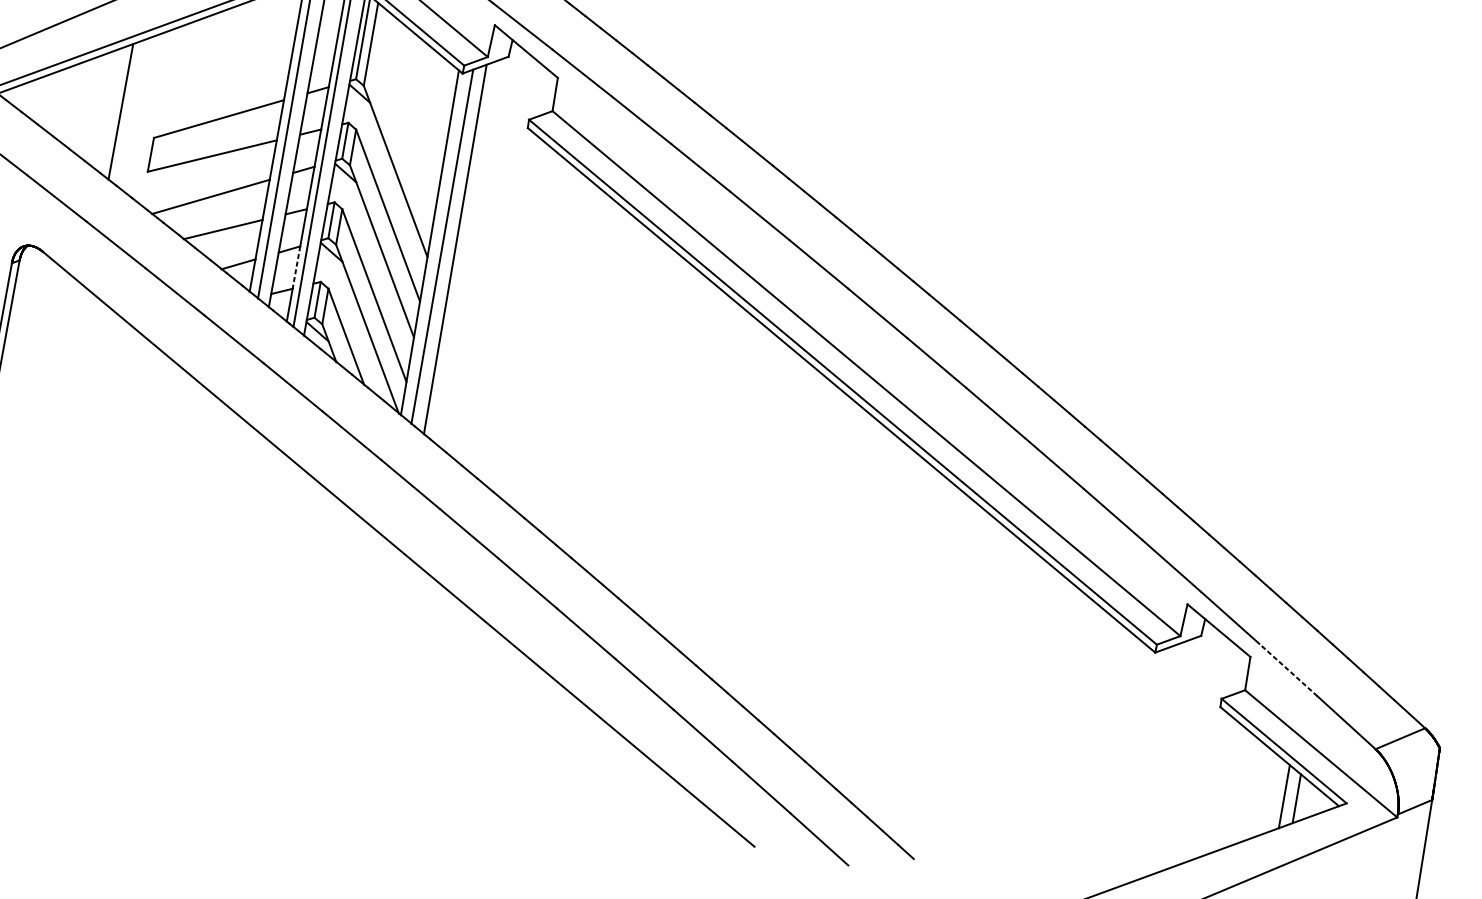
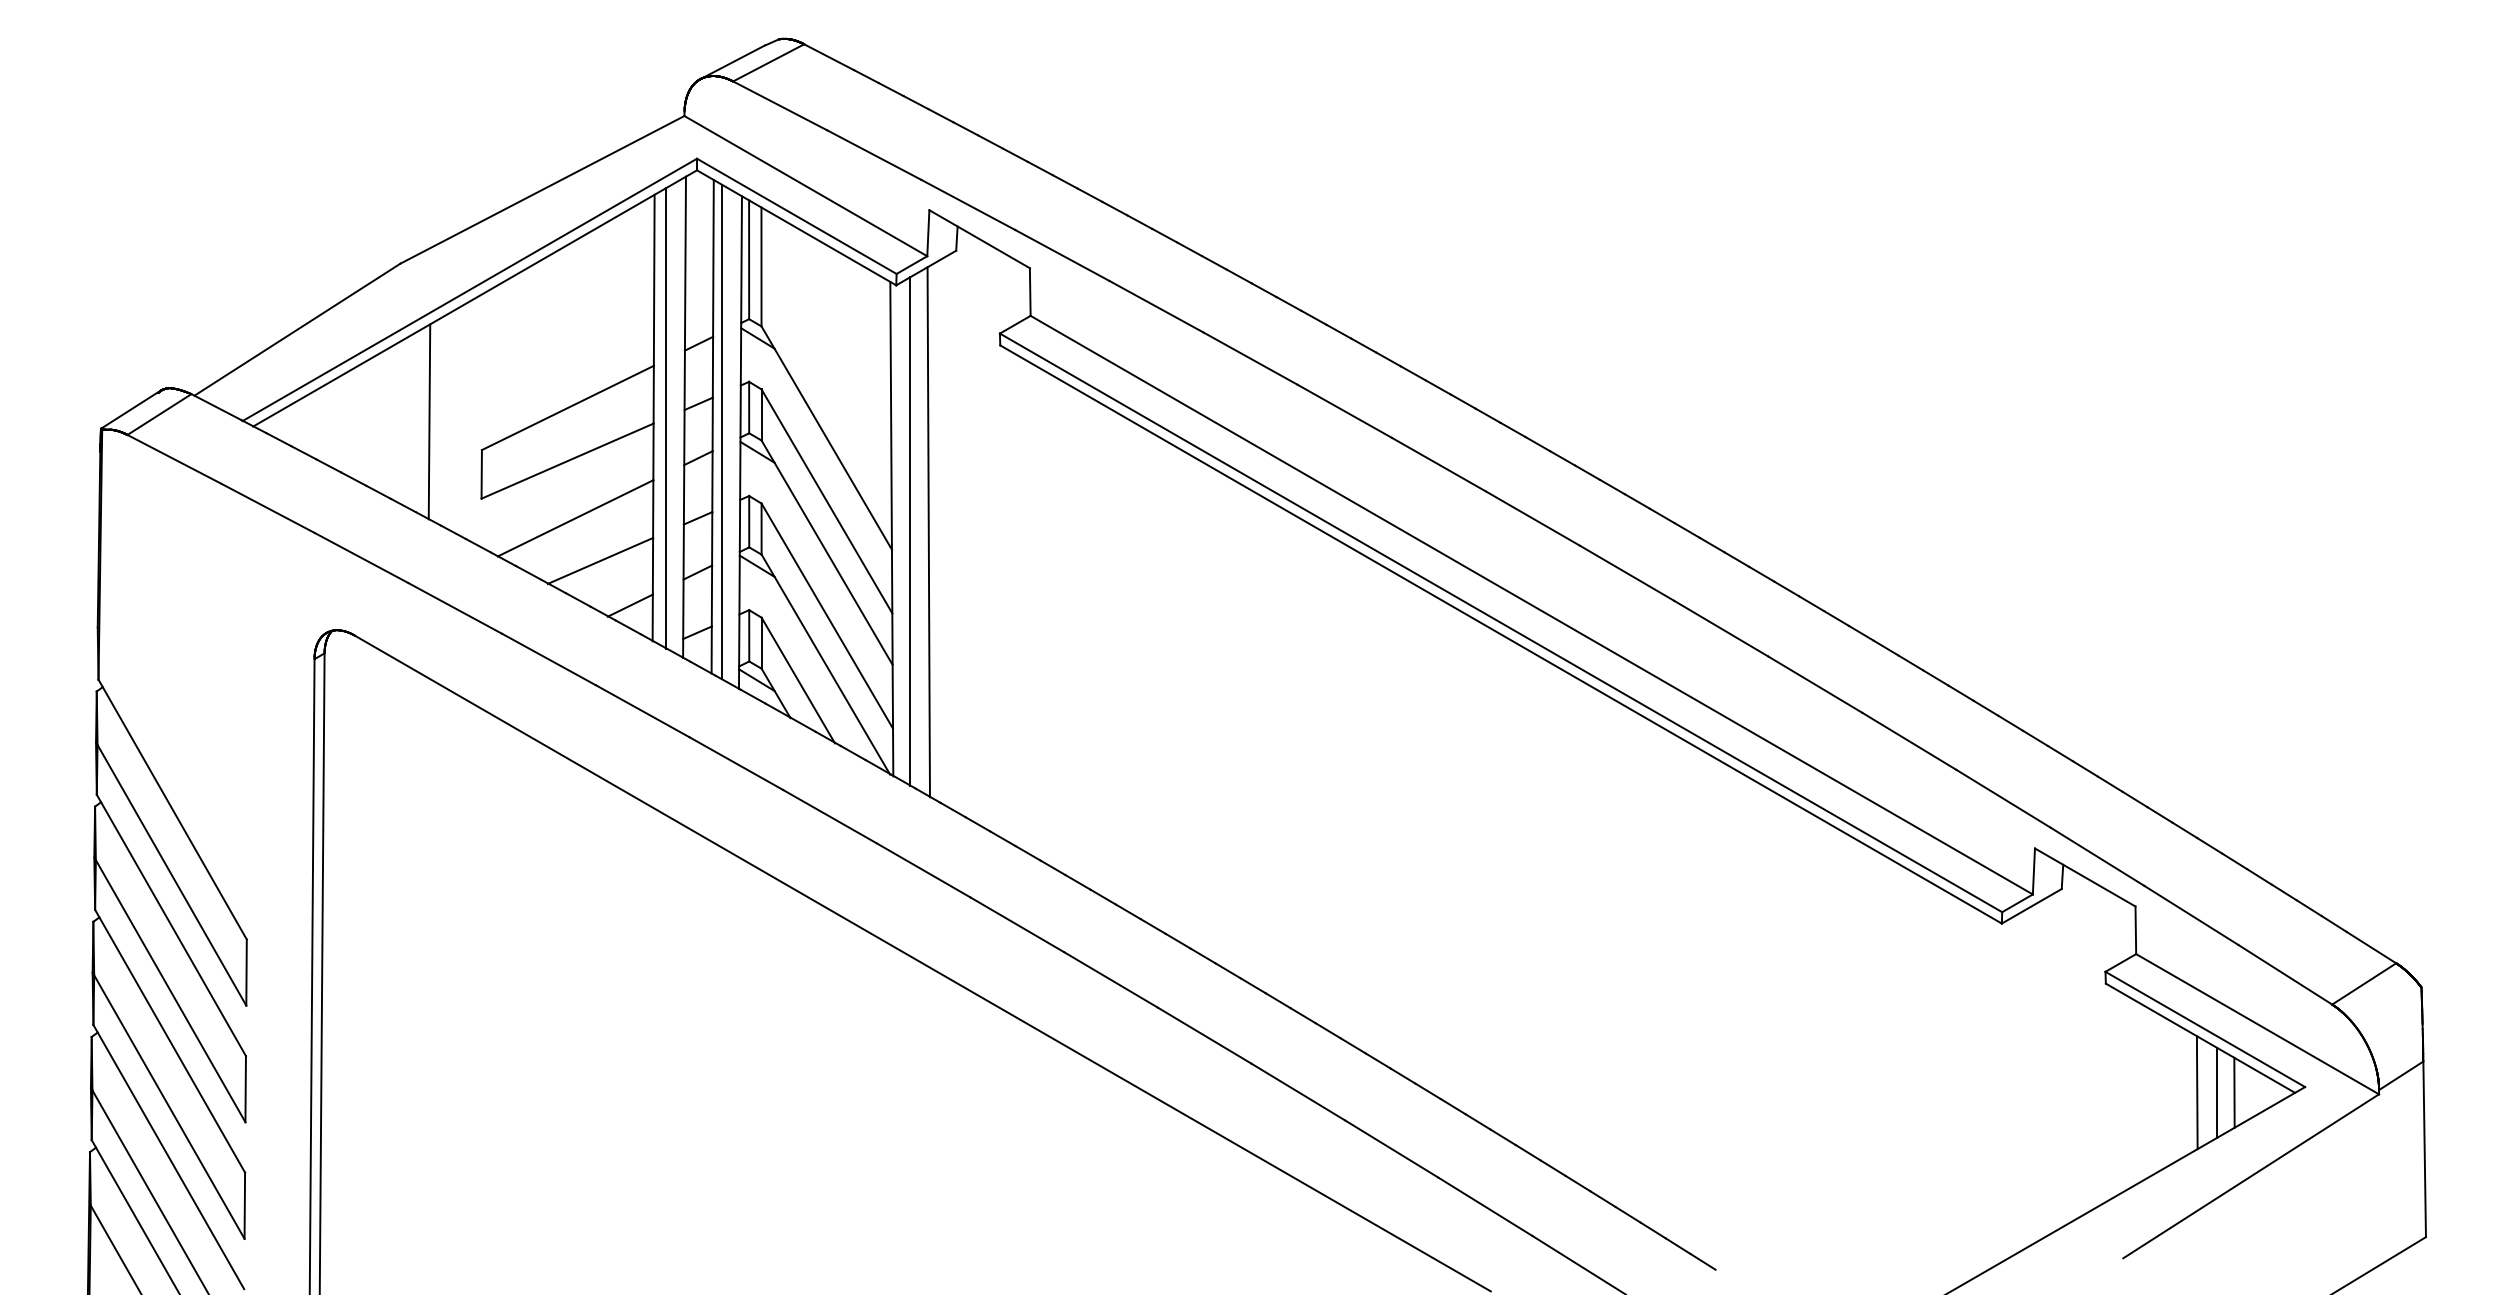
line: (296, 267) -> (711, 596), dashed -> solid
line: (1287, 669) -> (2190, 915), dashed -> solid
line: (1270, 793) -> (2196, 1092), added

